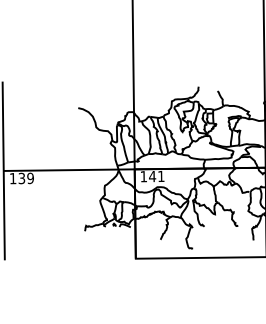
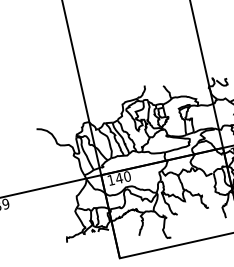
text: (161, 176) -> (127, 176), 141 -> 140

